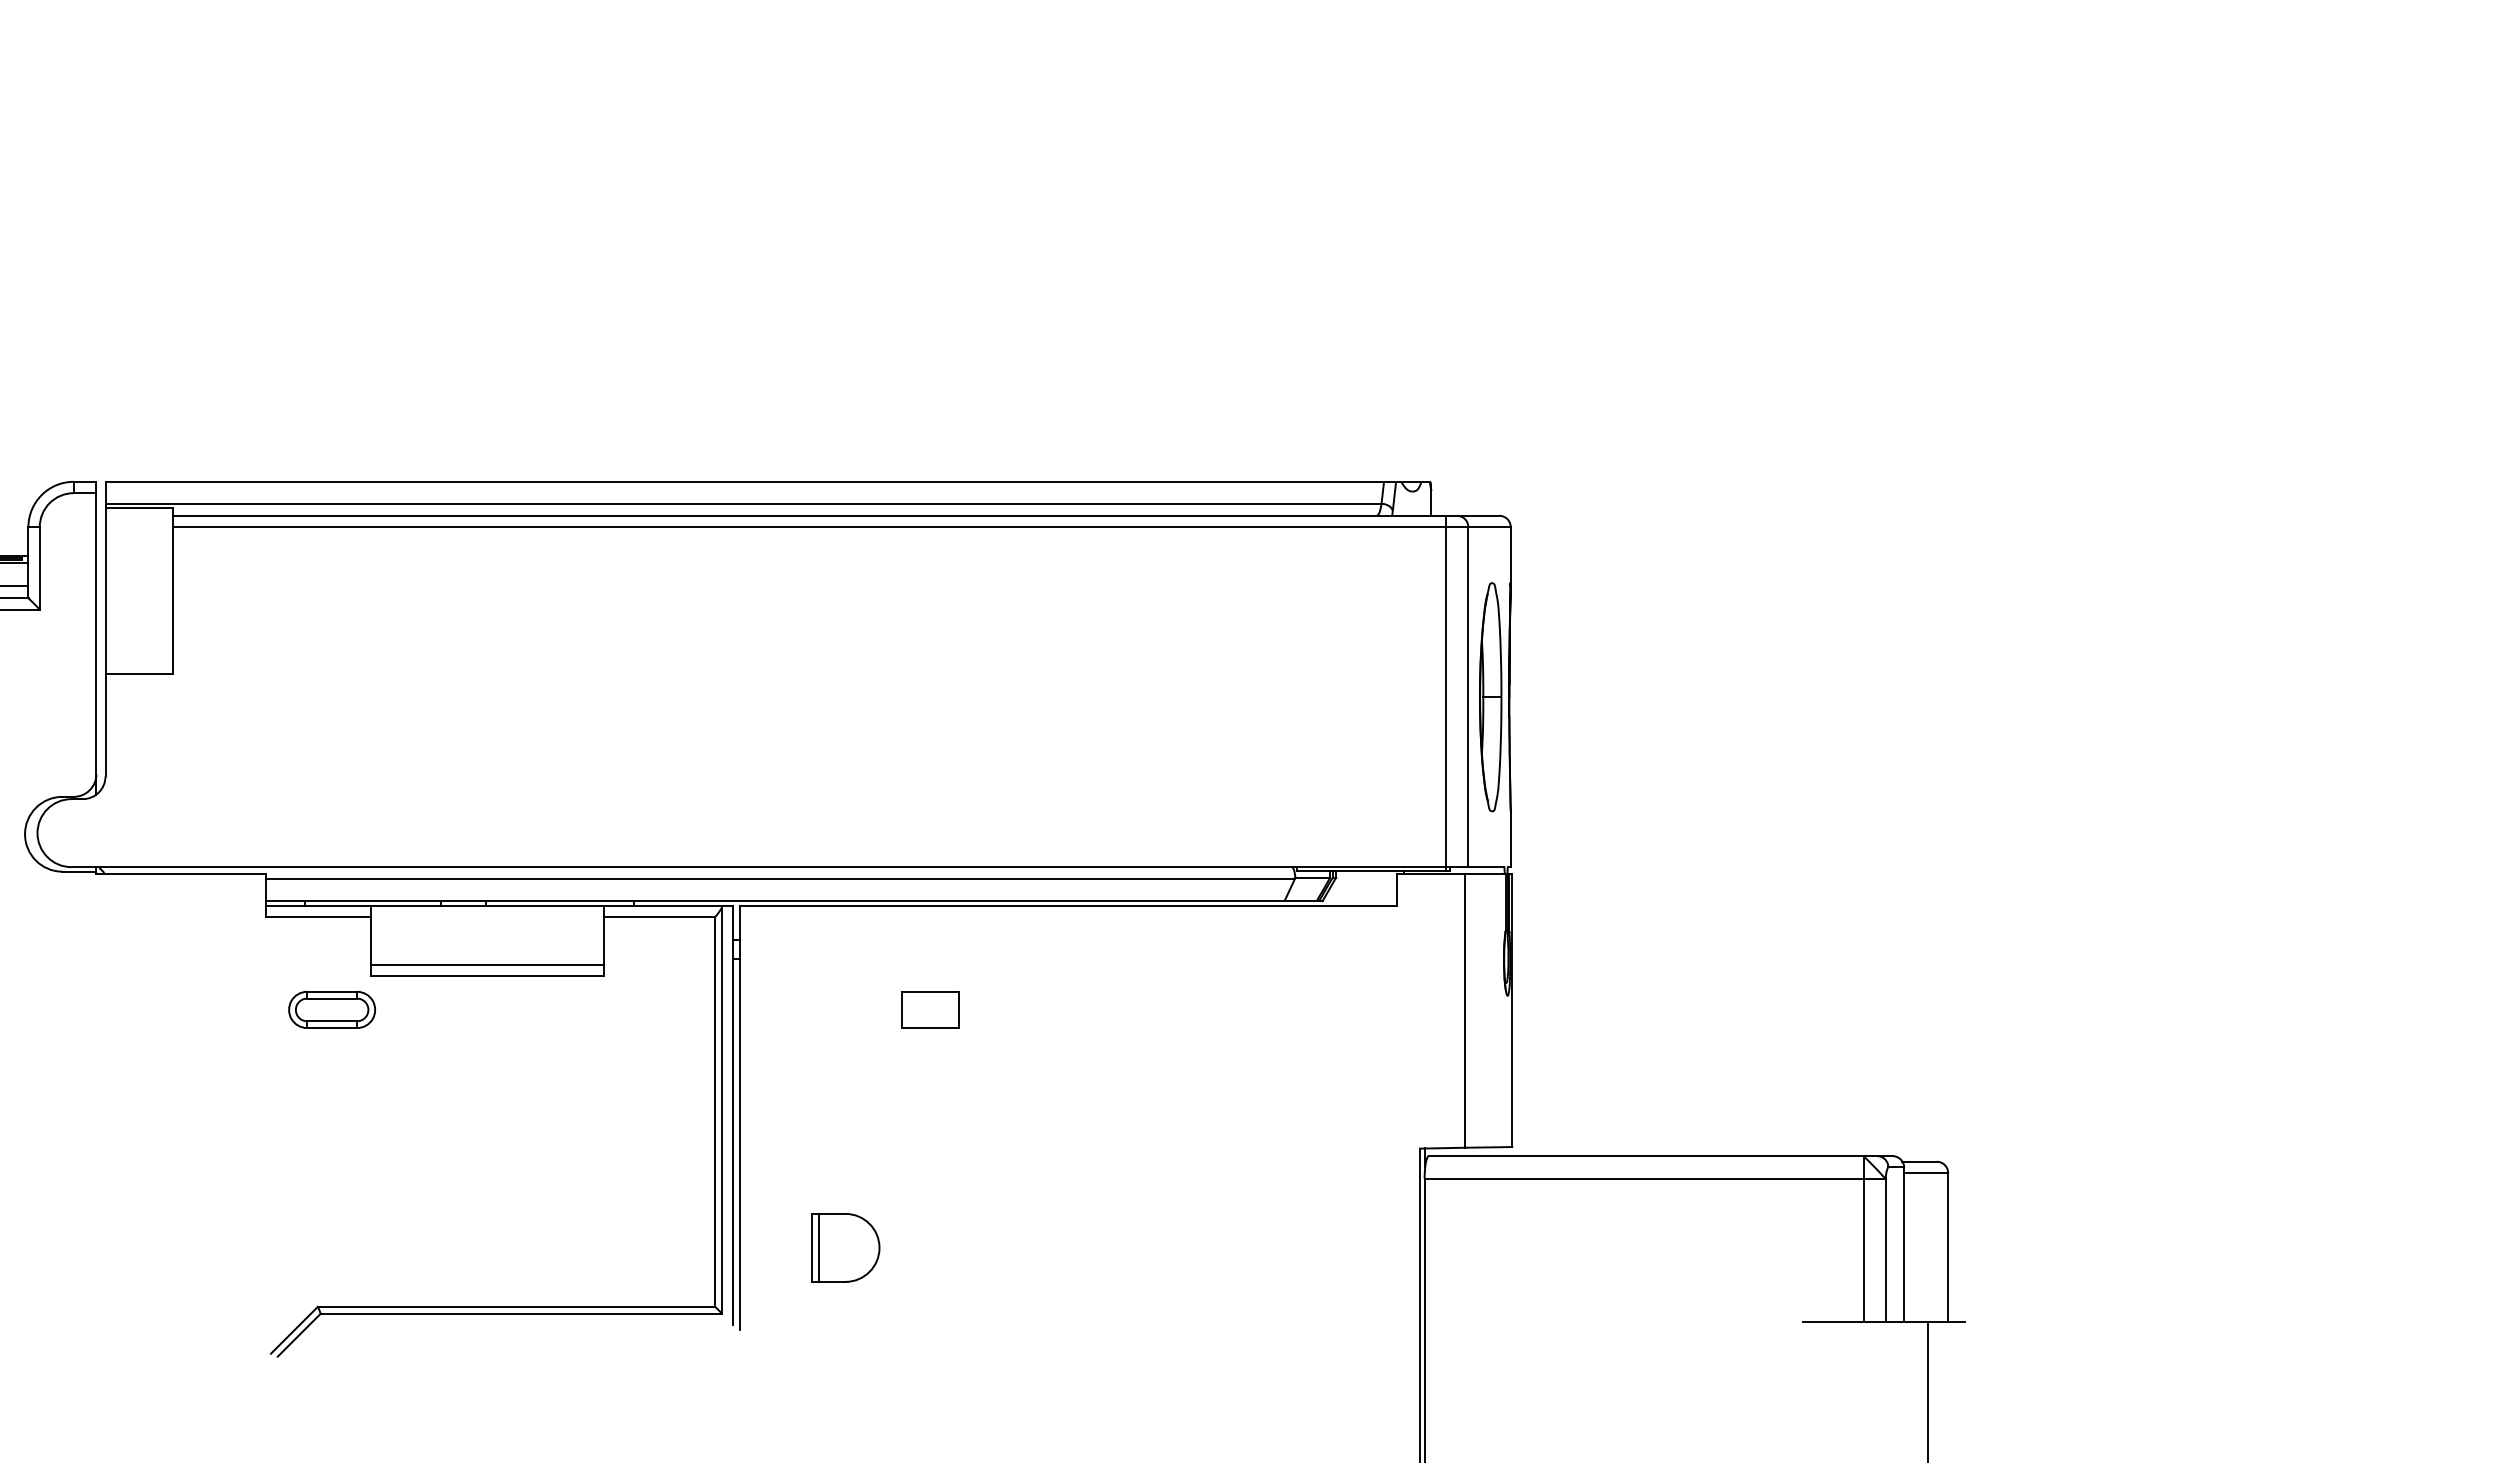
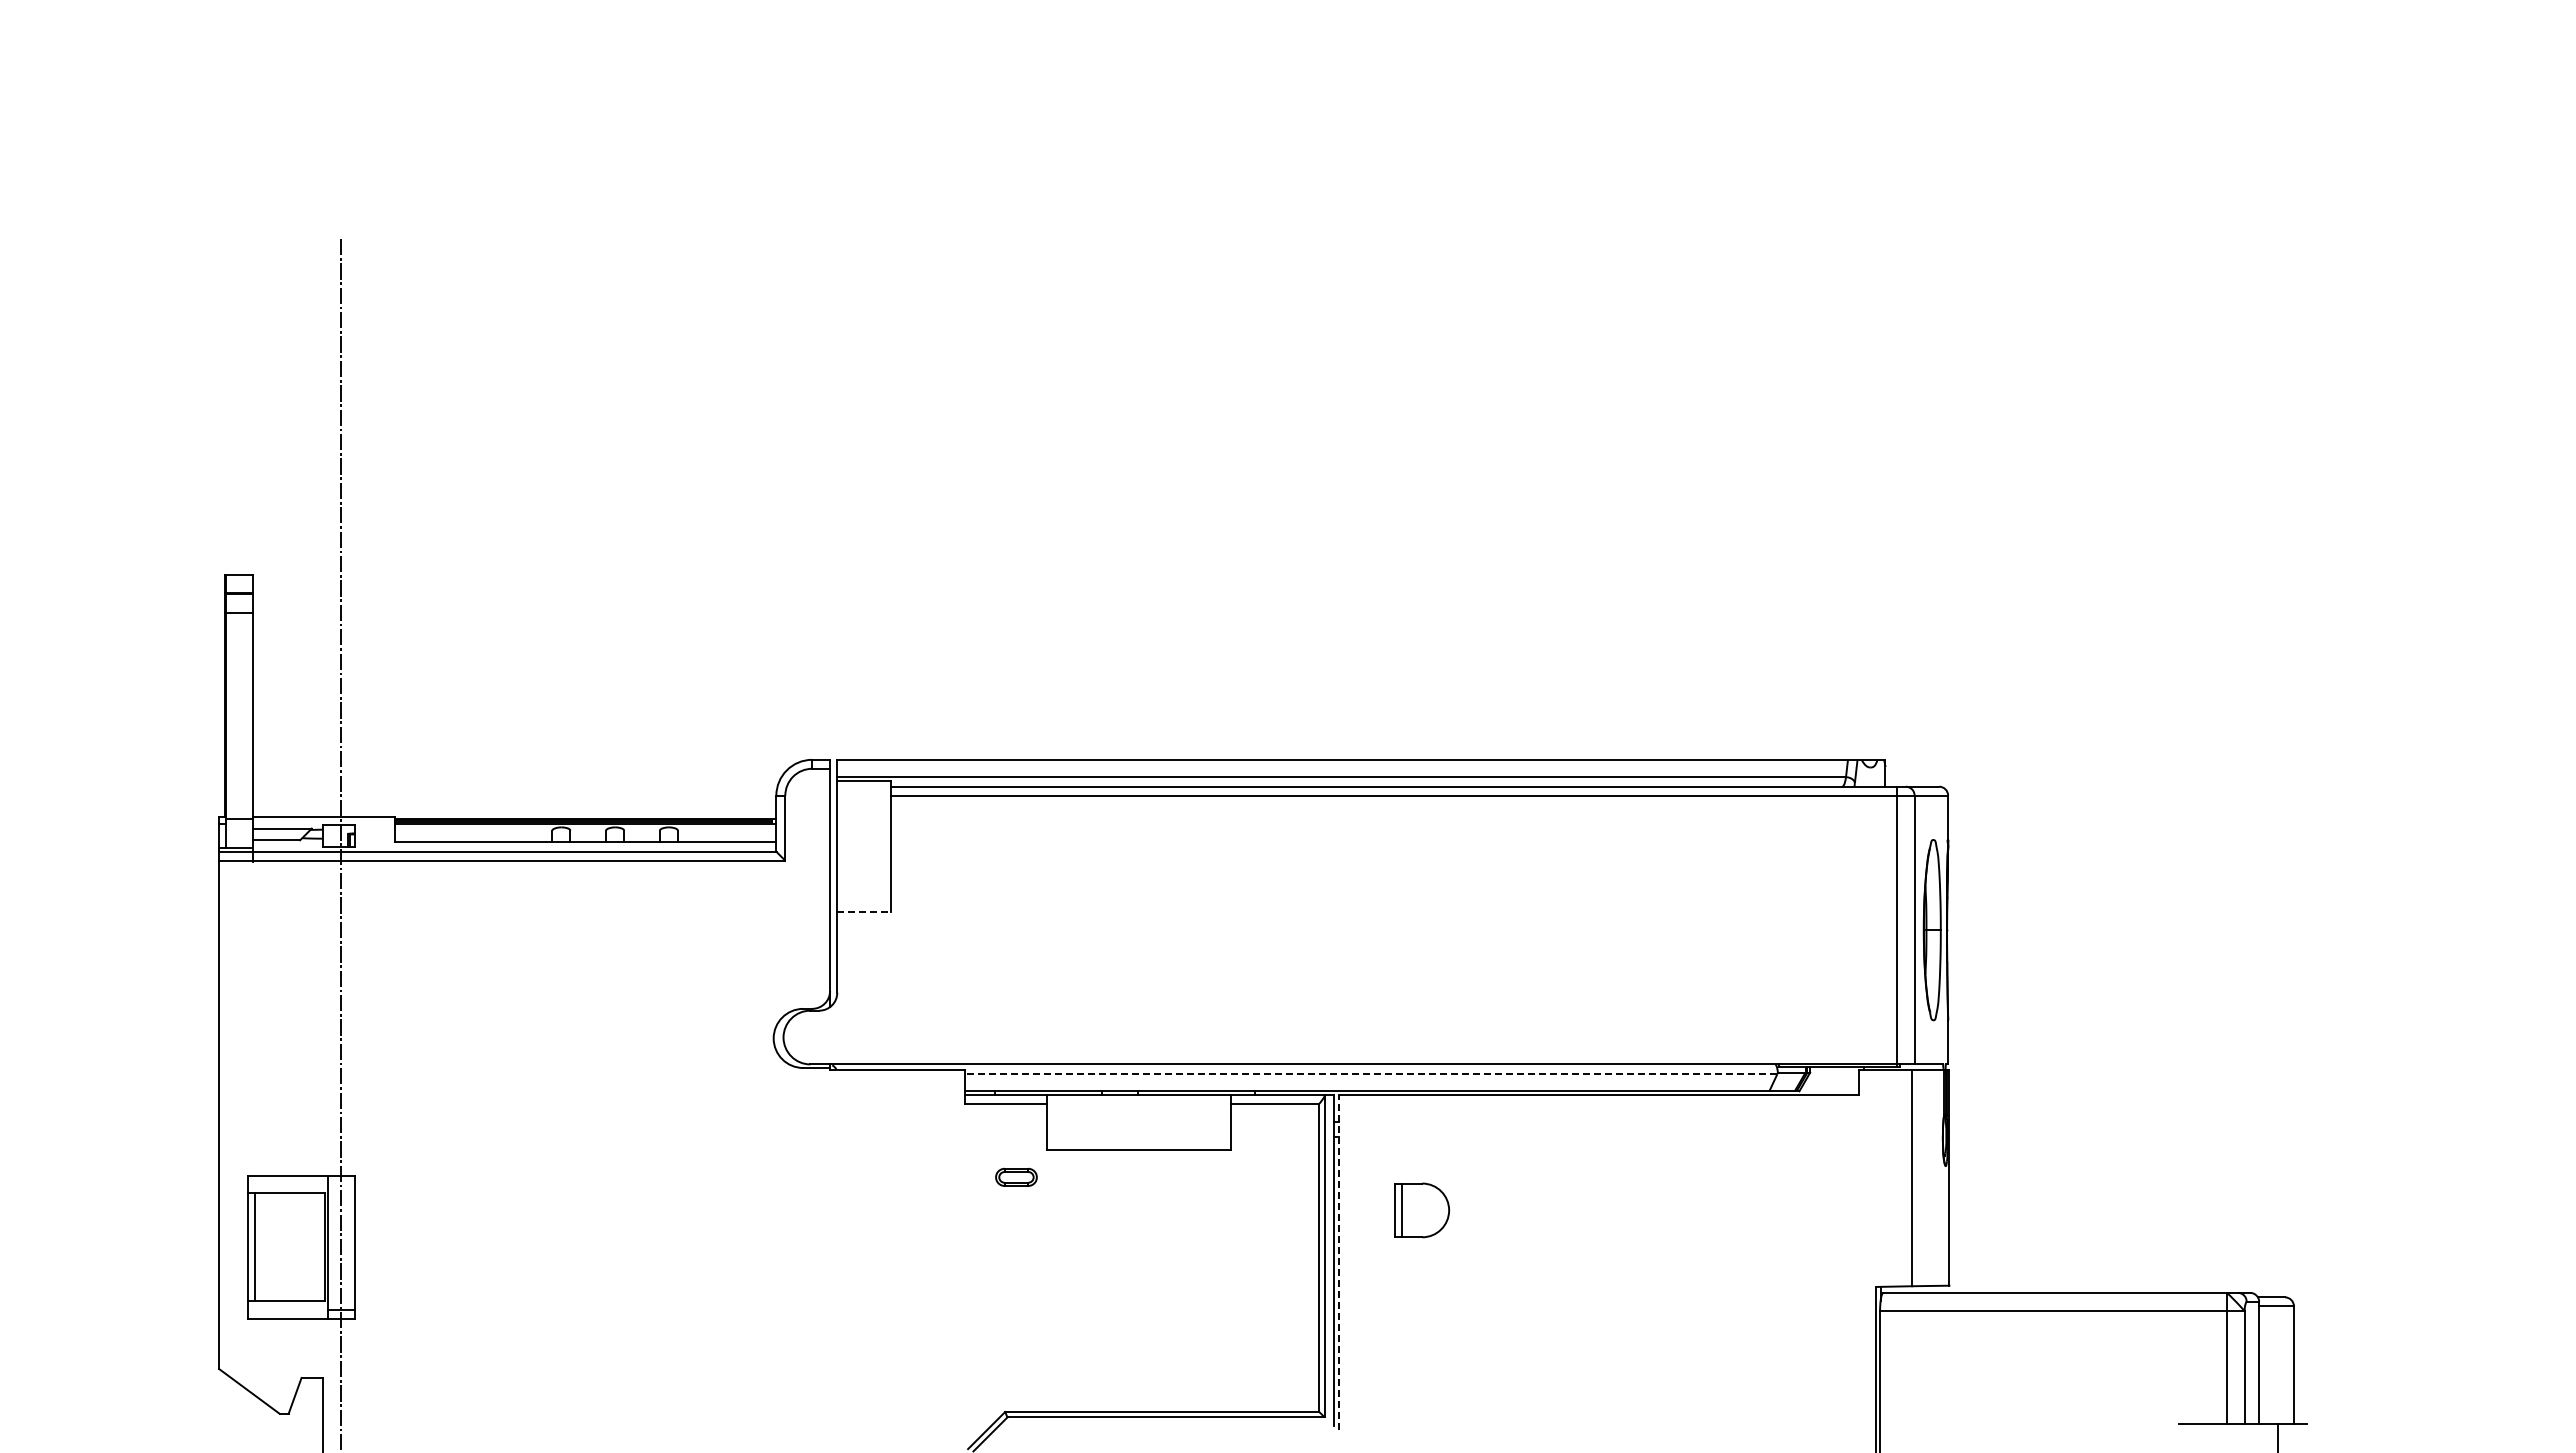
line: (139, 674) -> (864, 912), solid -> dashed
line: (780, 879) -> (1370, 1074), solid -> dashed
line: (486, 964) -> (1138, 1141), removed
part: (332, 1010) -> (1016, 1177), size x0.6
part: (930, 1010) -> (1489, 1177), removed
line: (739, 1117) -> (1338, 1262), solid -> dashed
part: (844, 1247) -> (1421, 1210), moved

